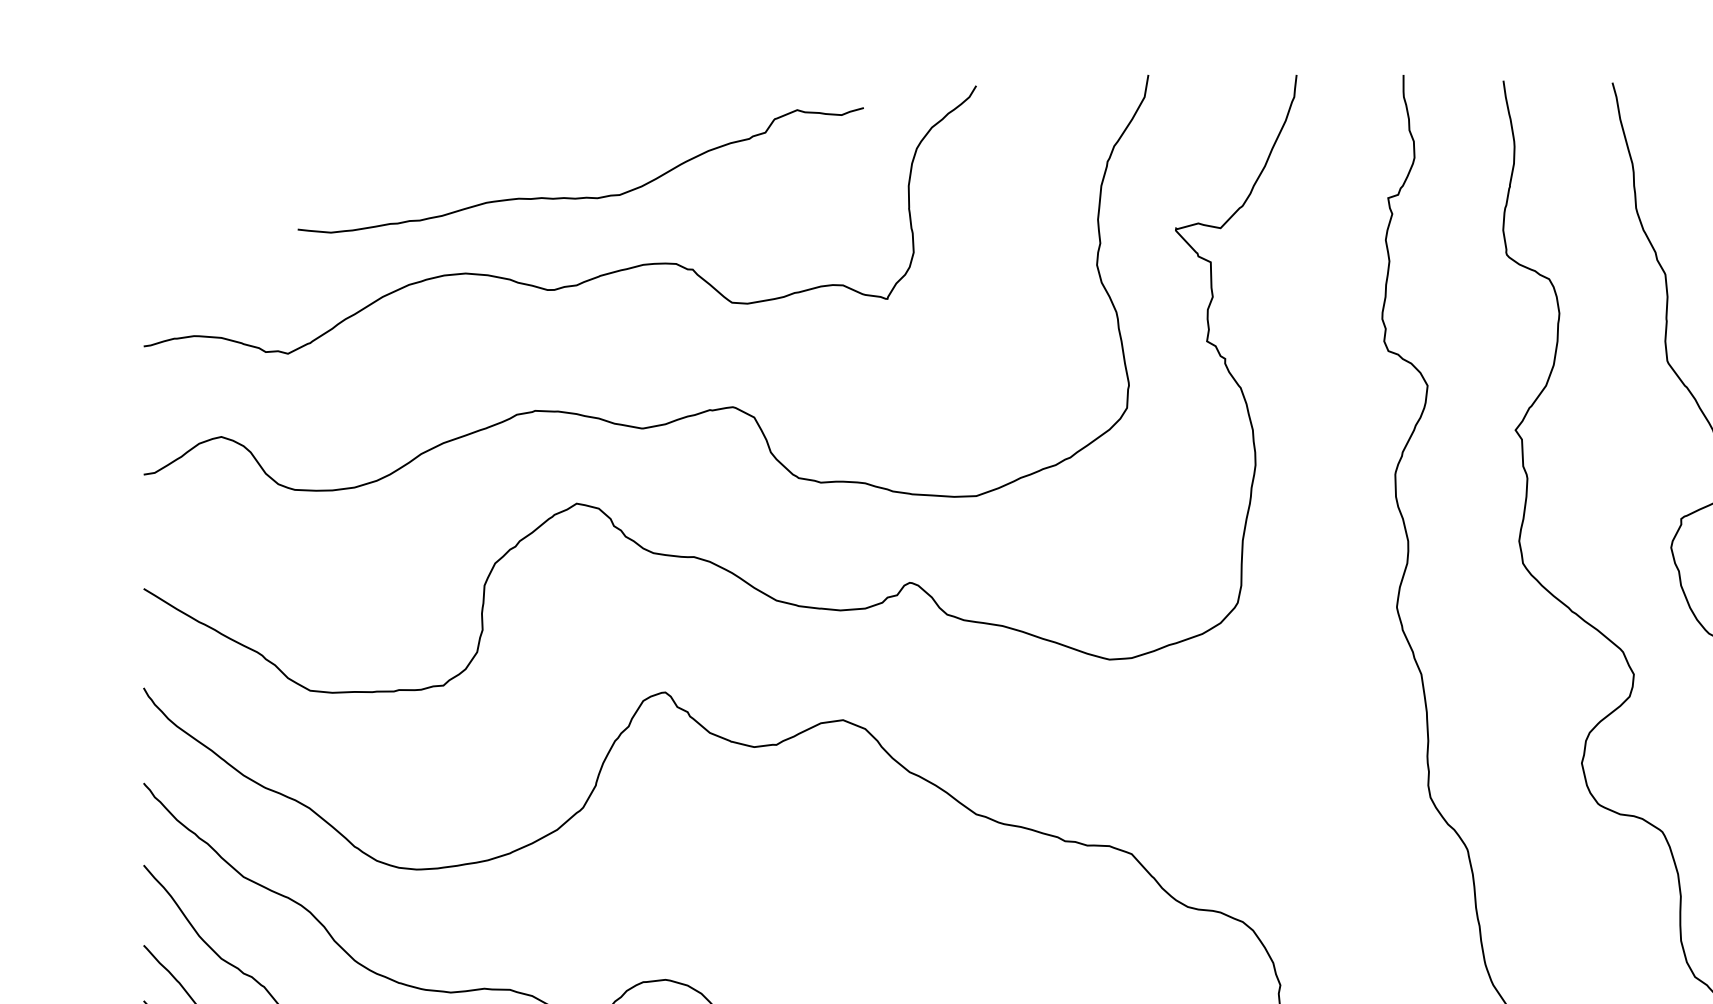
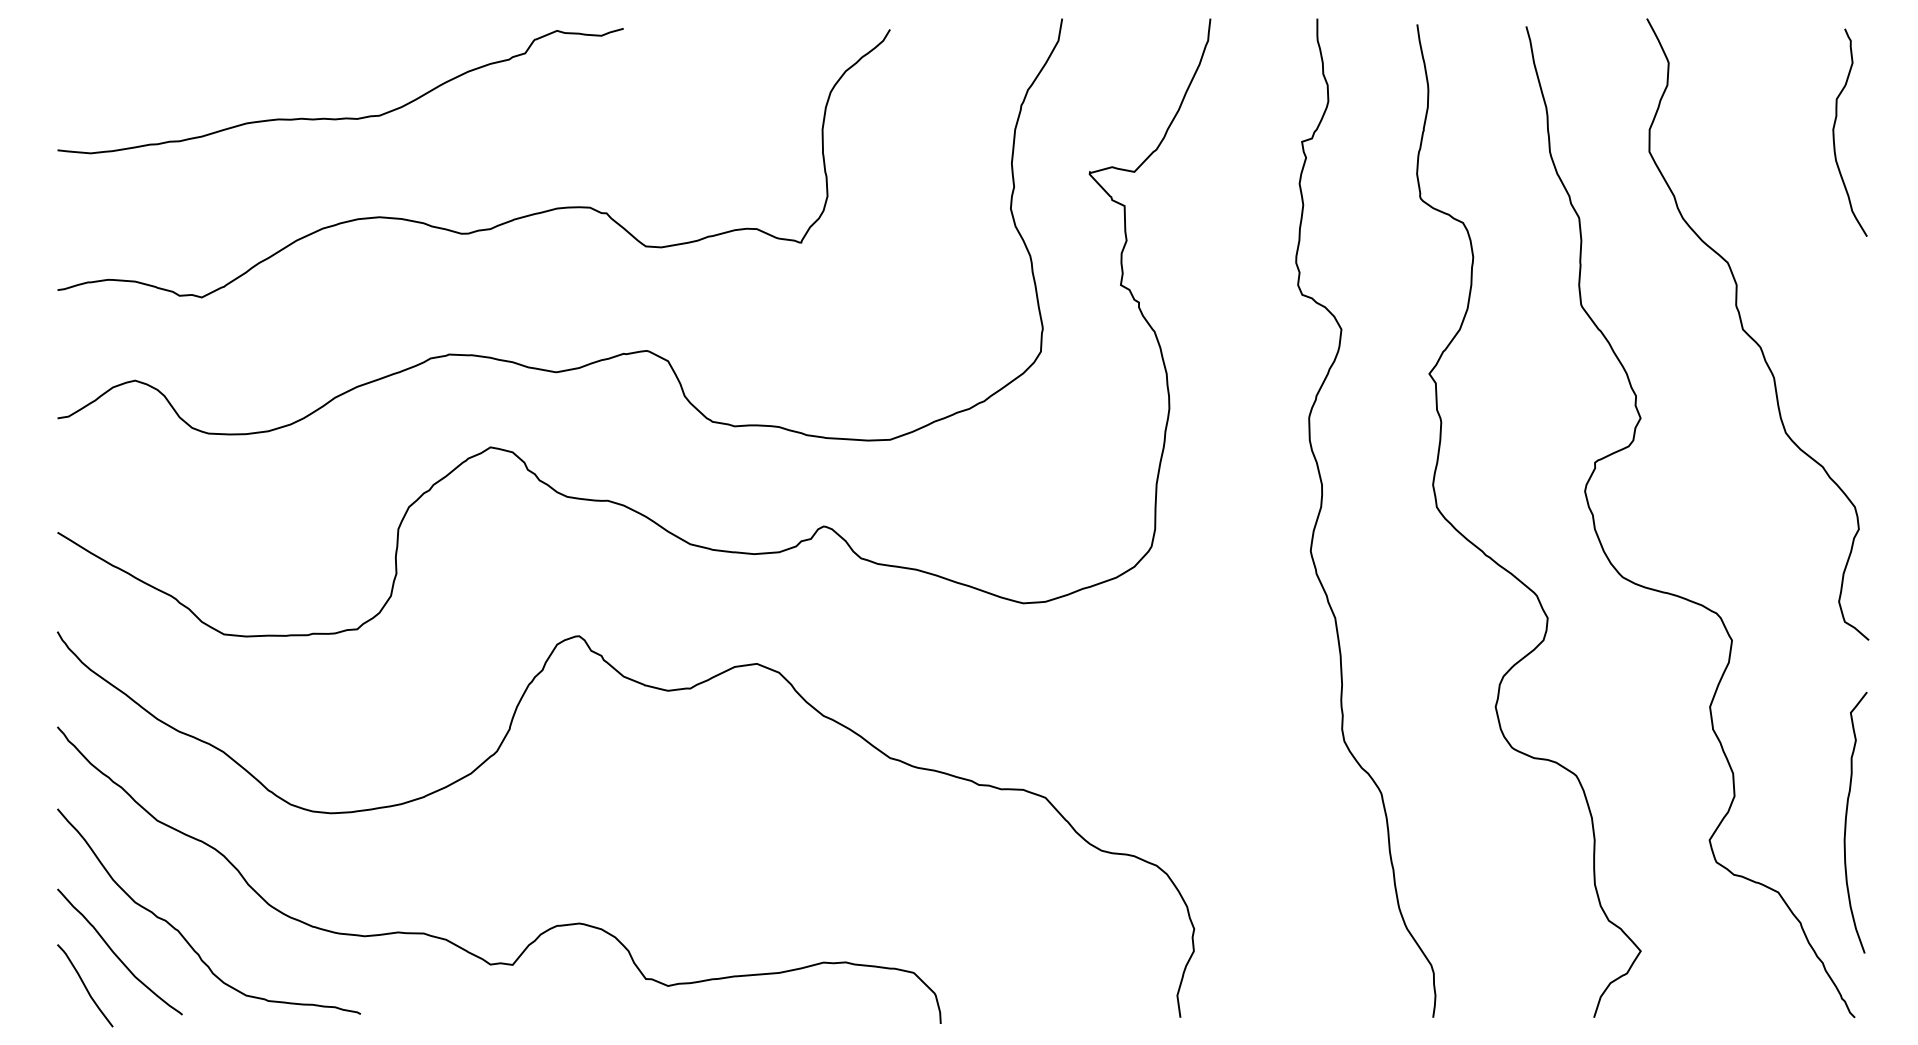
curve: (581, 196) -> (341, 117), moved

